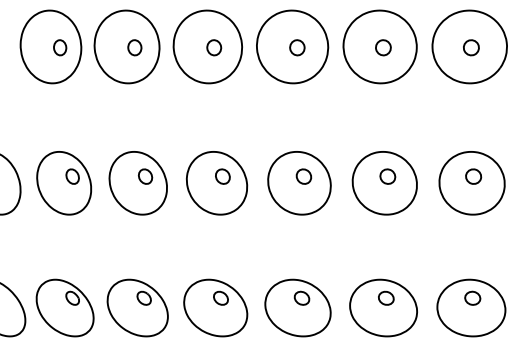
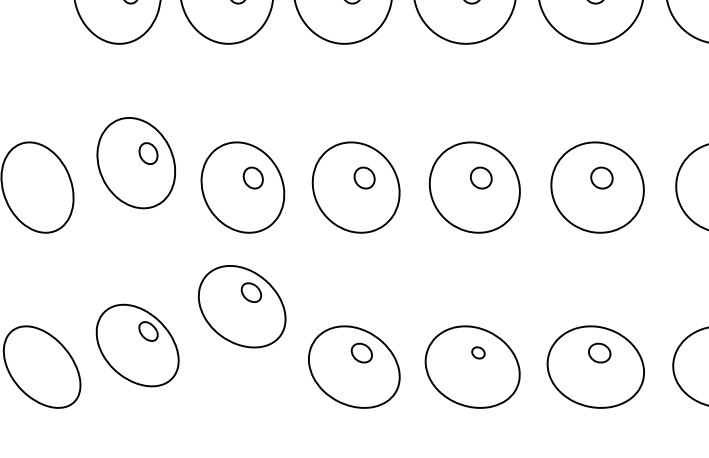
part: (64, 183) -> (136, 163), moved
part: (301, 297) -> (477, 351), size x0.6
part: (64, 307) -> (136, 344), moved
part: (137, 307) -> (241, 305), moved

